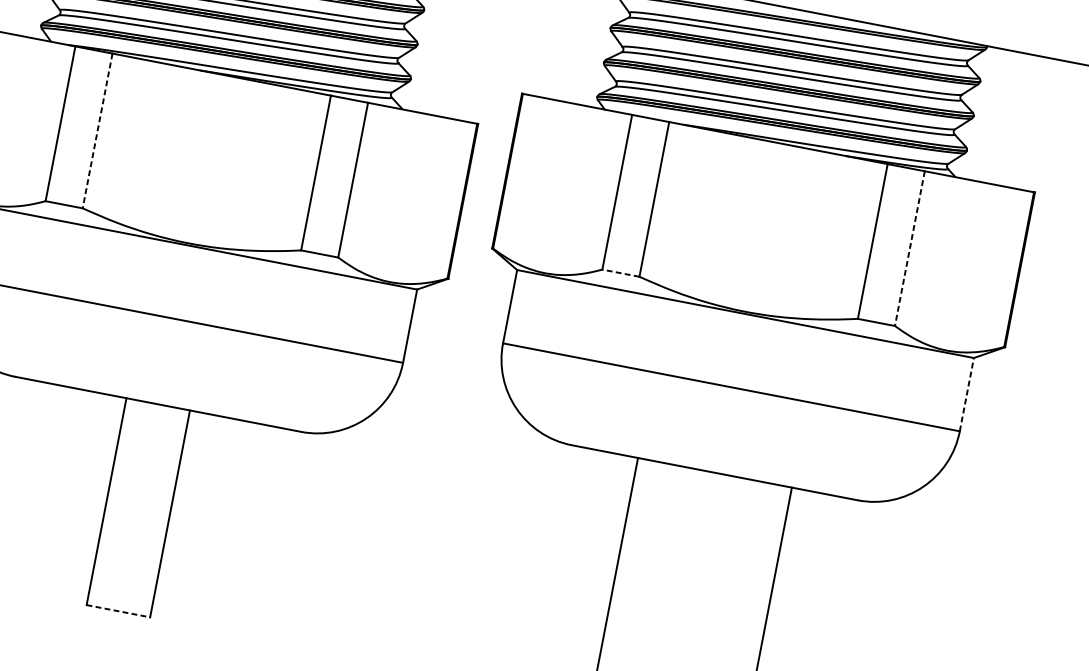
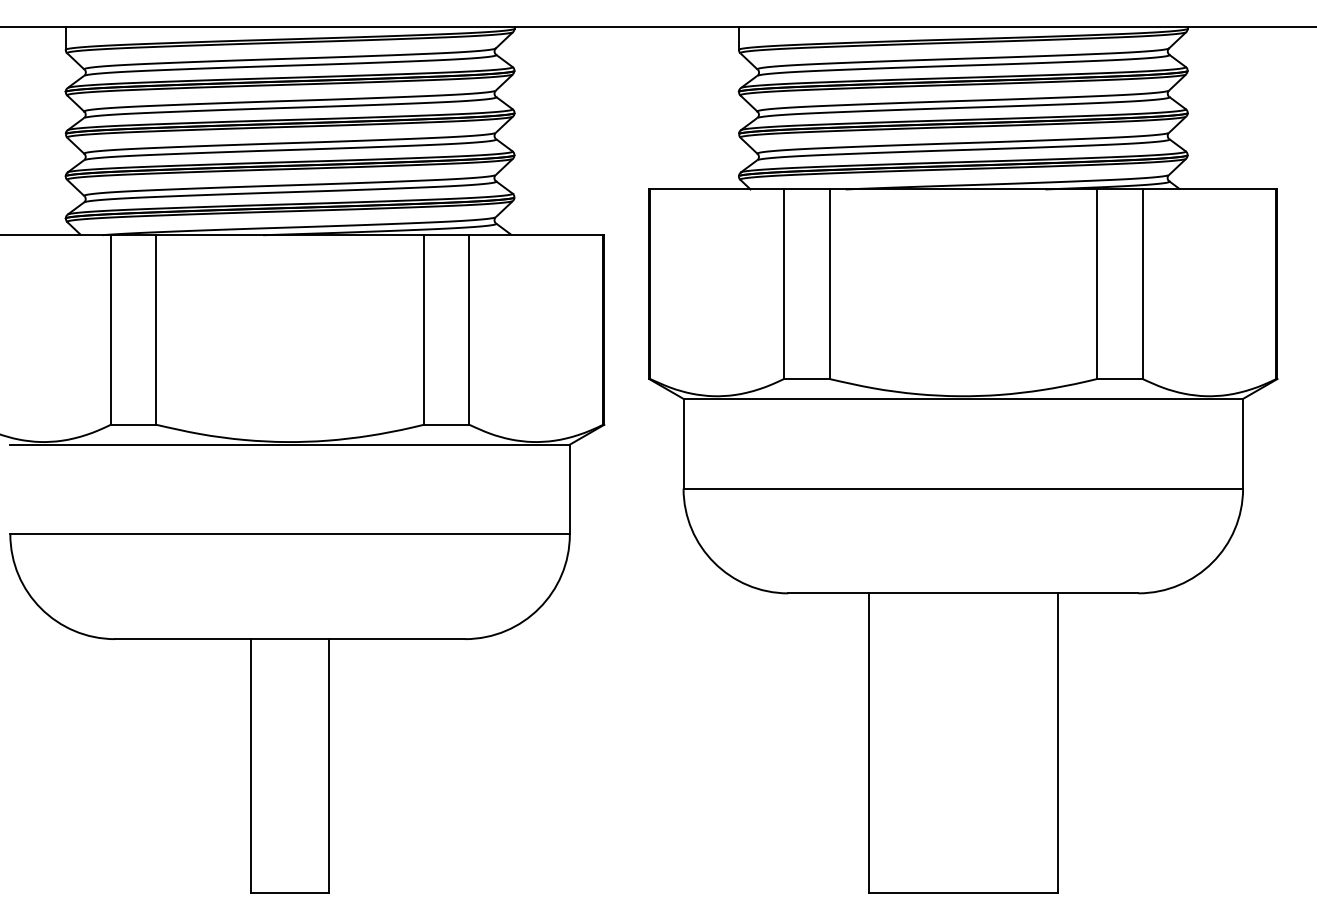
line: (97, 131) -> (156, 330), dashed -> solid
line: (909, 248) -> (1142, 284), dashed -> solid
line: (620, 273) -> (806, 379), dashed -> solid
line: (967, 394) -> (1243, 443), dashed -> solid
line: (118, 611) -> (290, 892), dashed -> solid

